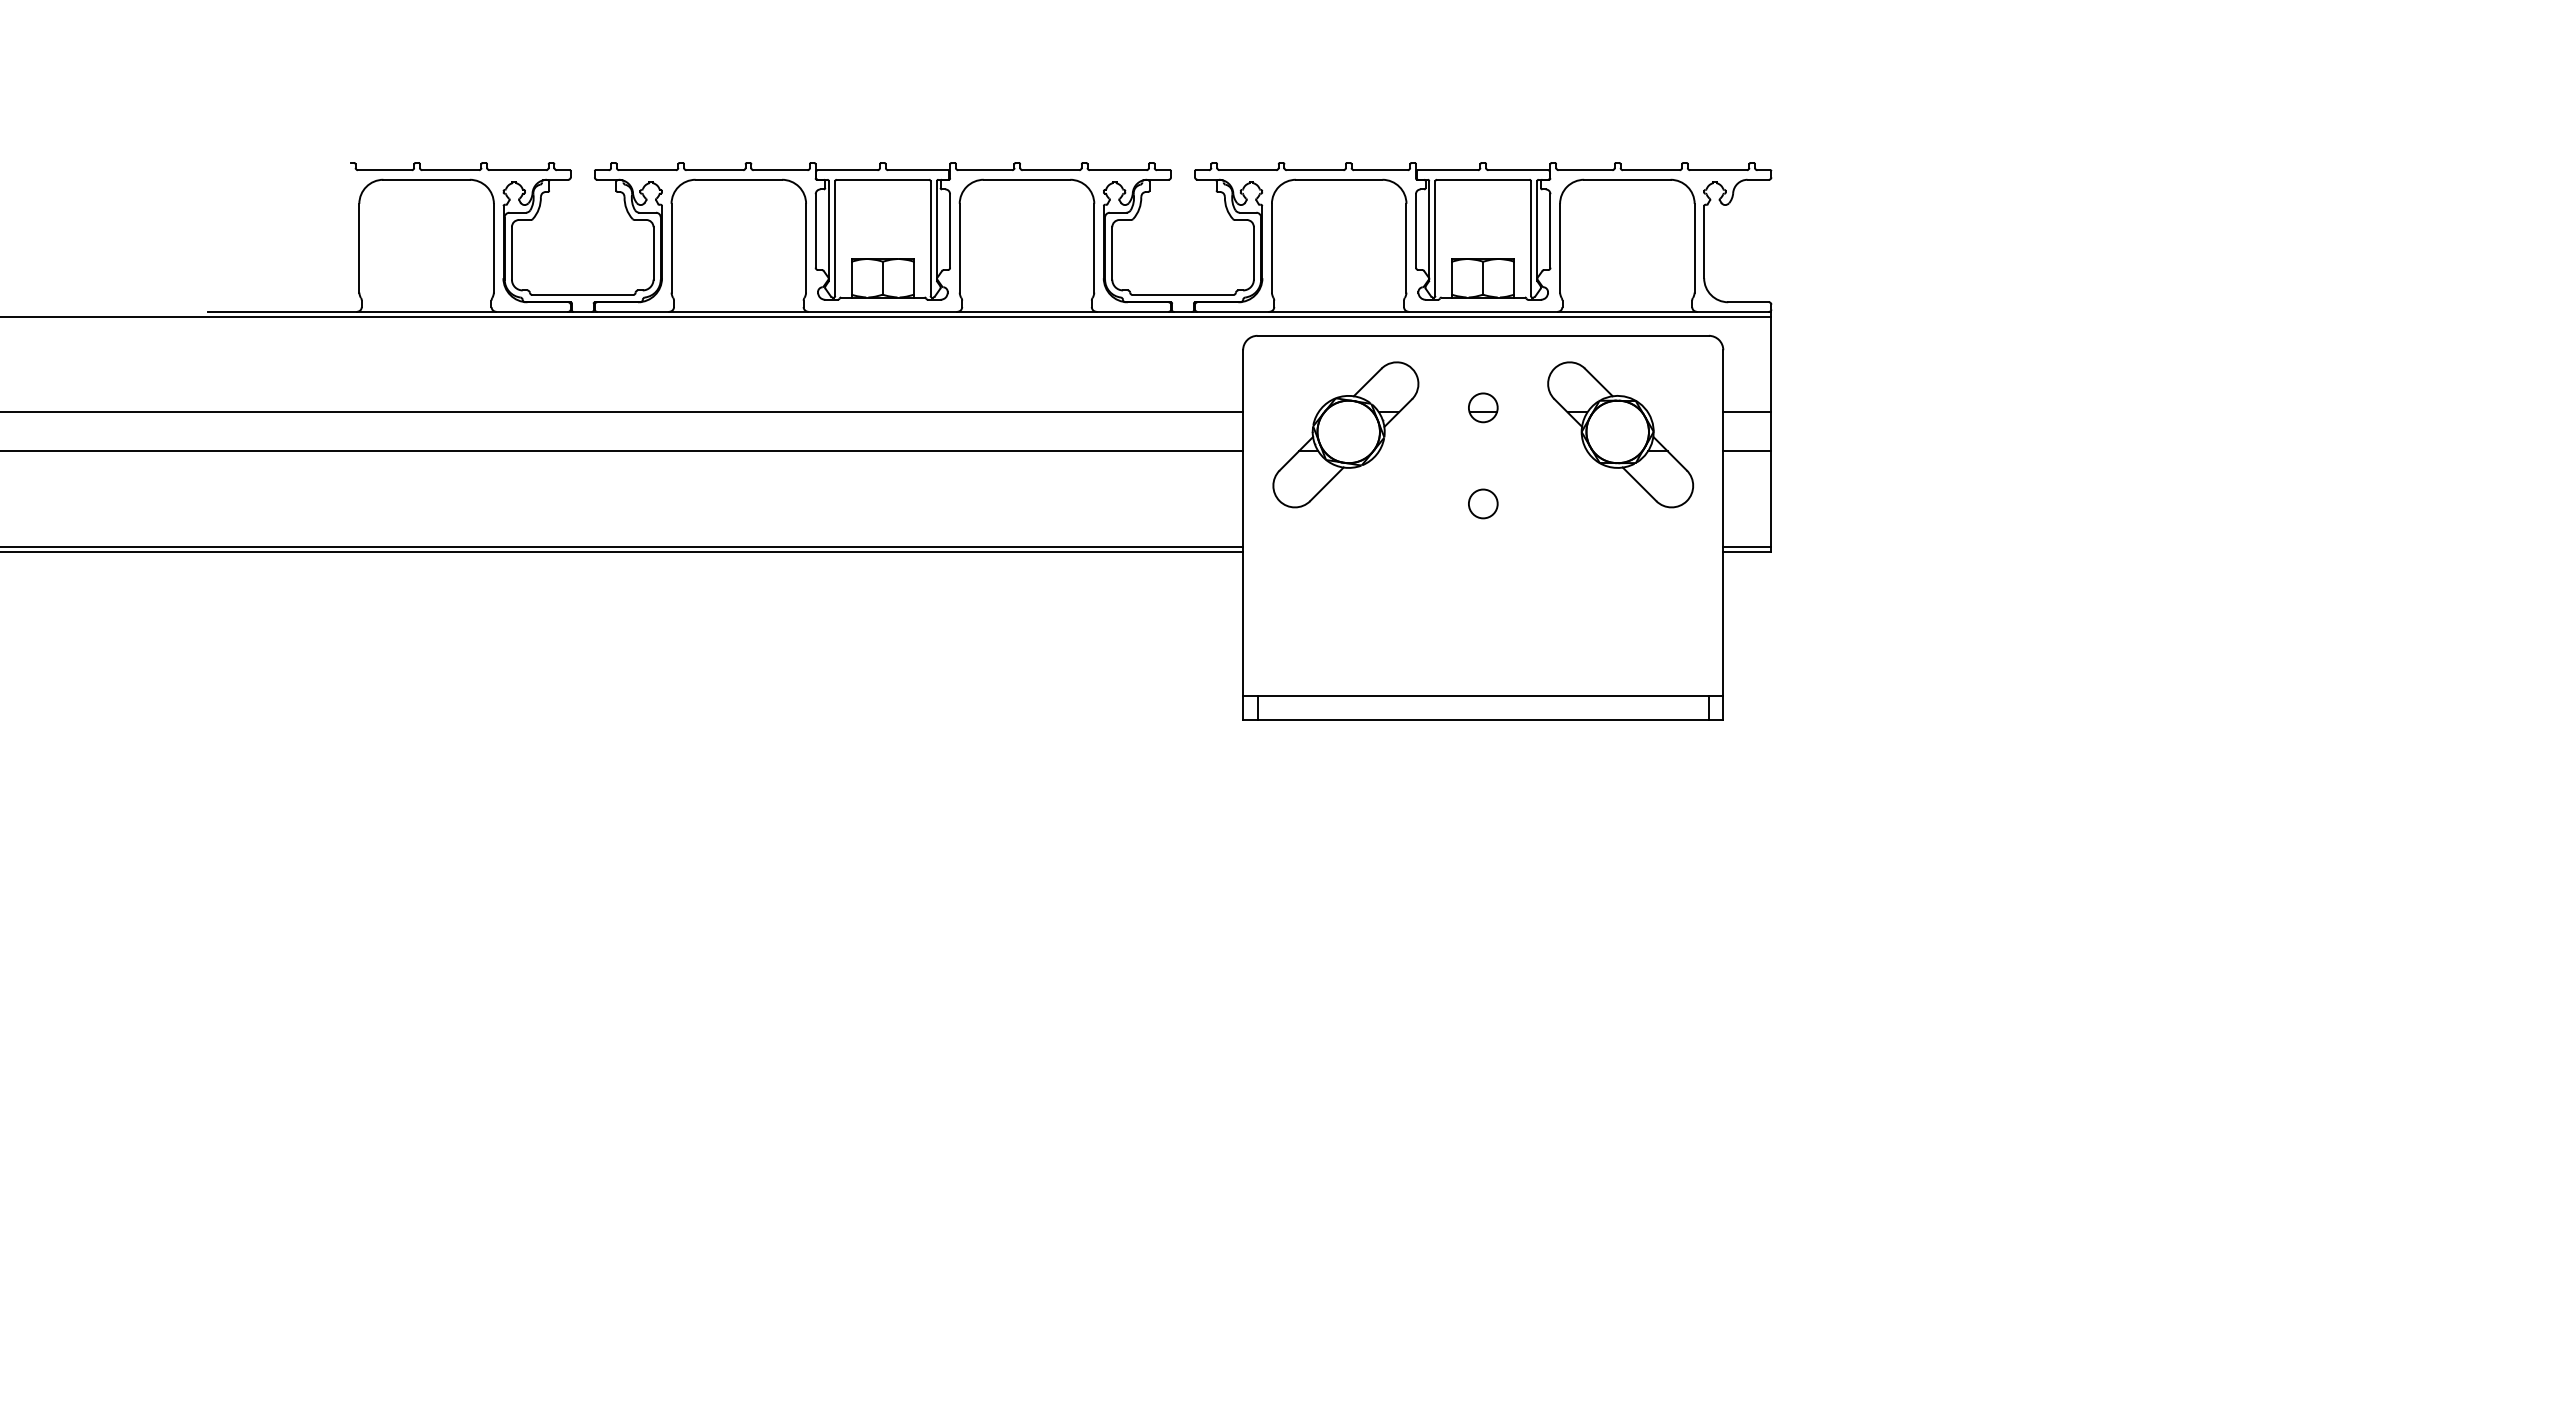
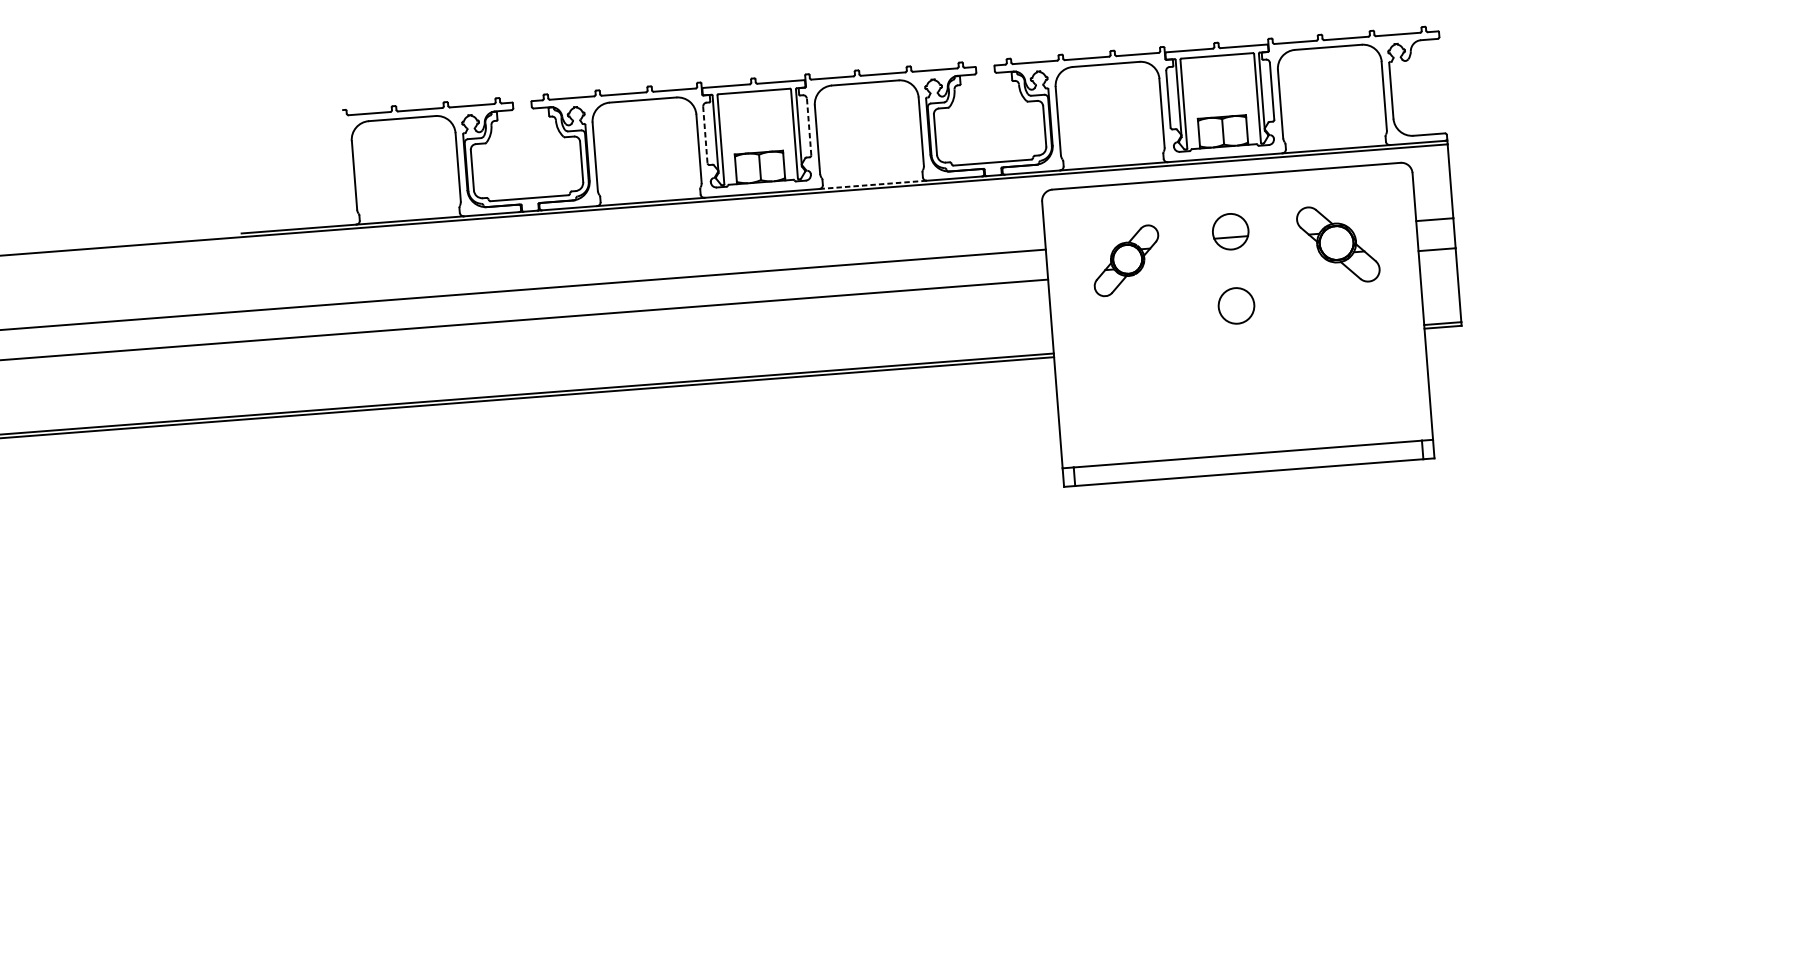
line: (815, 230) -> (705, 134), solid -> dashed
line: (950, 230) -> (809, 126), solid -> dashed
line: (1027, 311) -> (873, 184), solid -> dashed
part: (1483, 407) -> (1230, 231), size x1.6
part: (1345, 434) -> (1126, 260), size x0.6
part: (1620, 434) -> (1338, 244), size x0.7
circle: (1482, 503) -> (1235, 305), size x1.6

